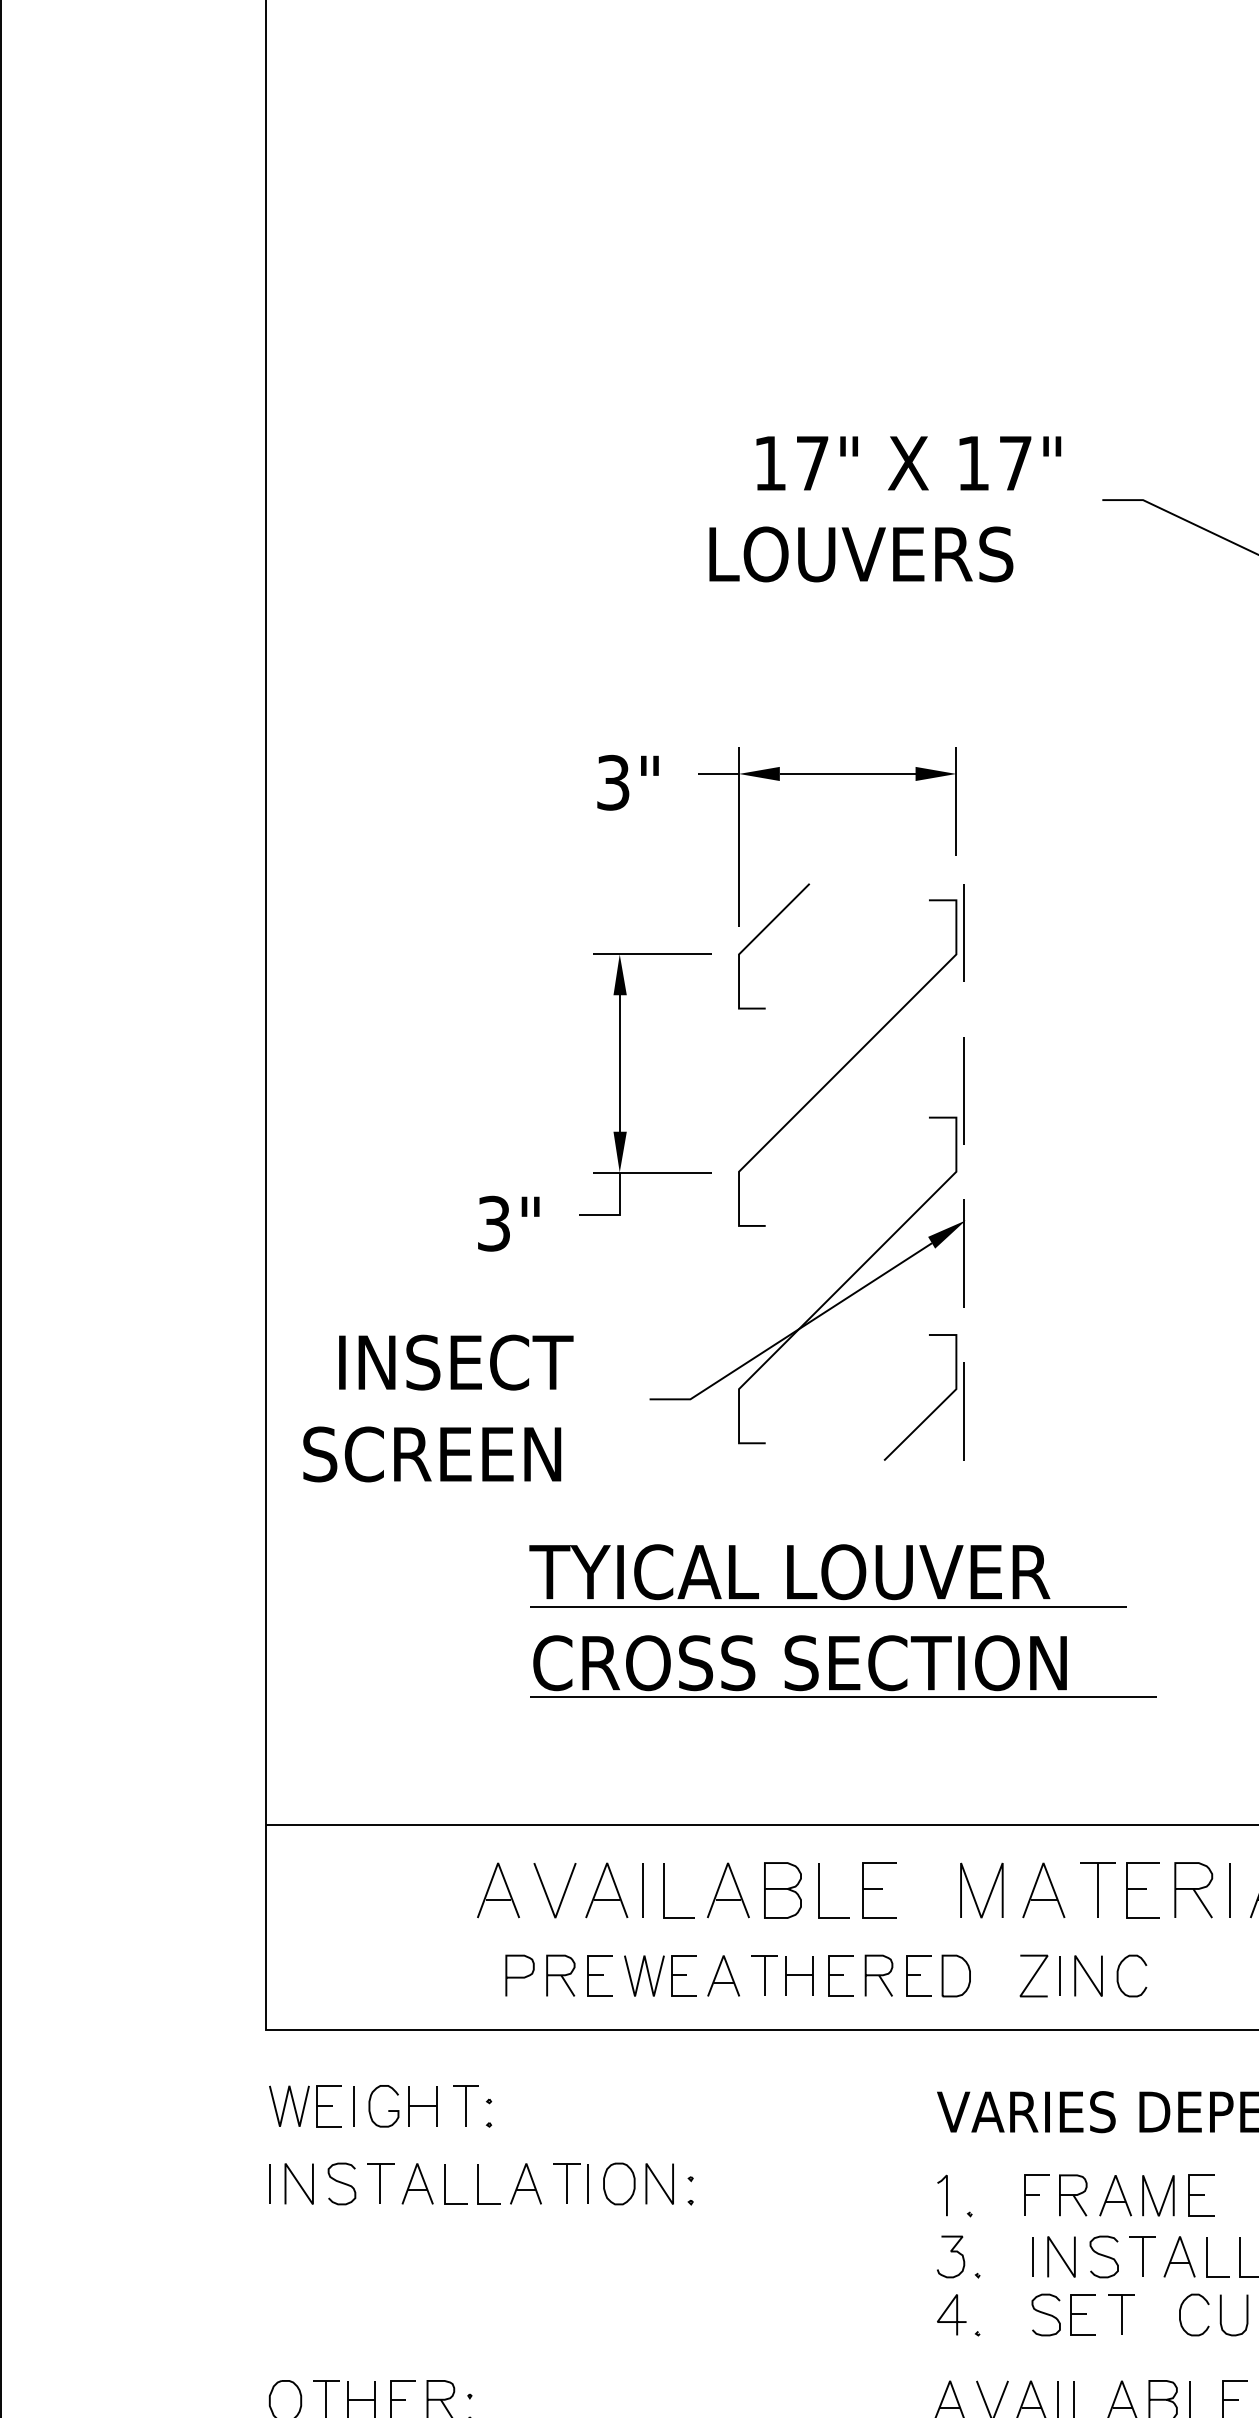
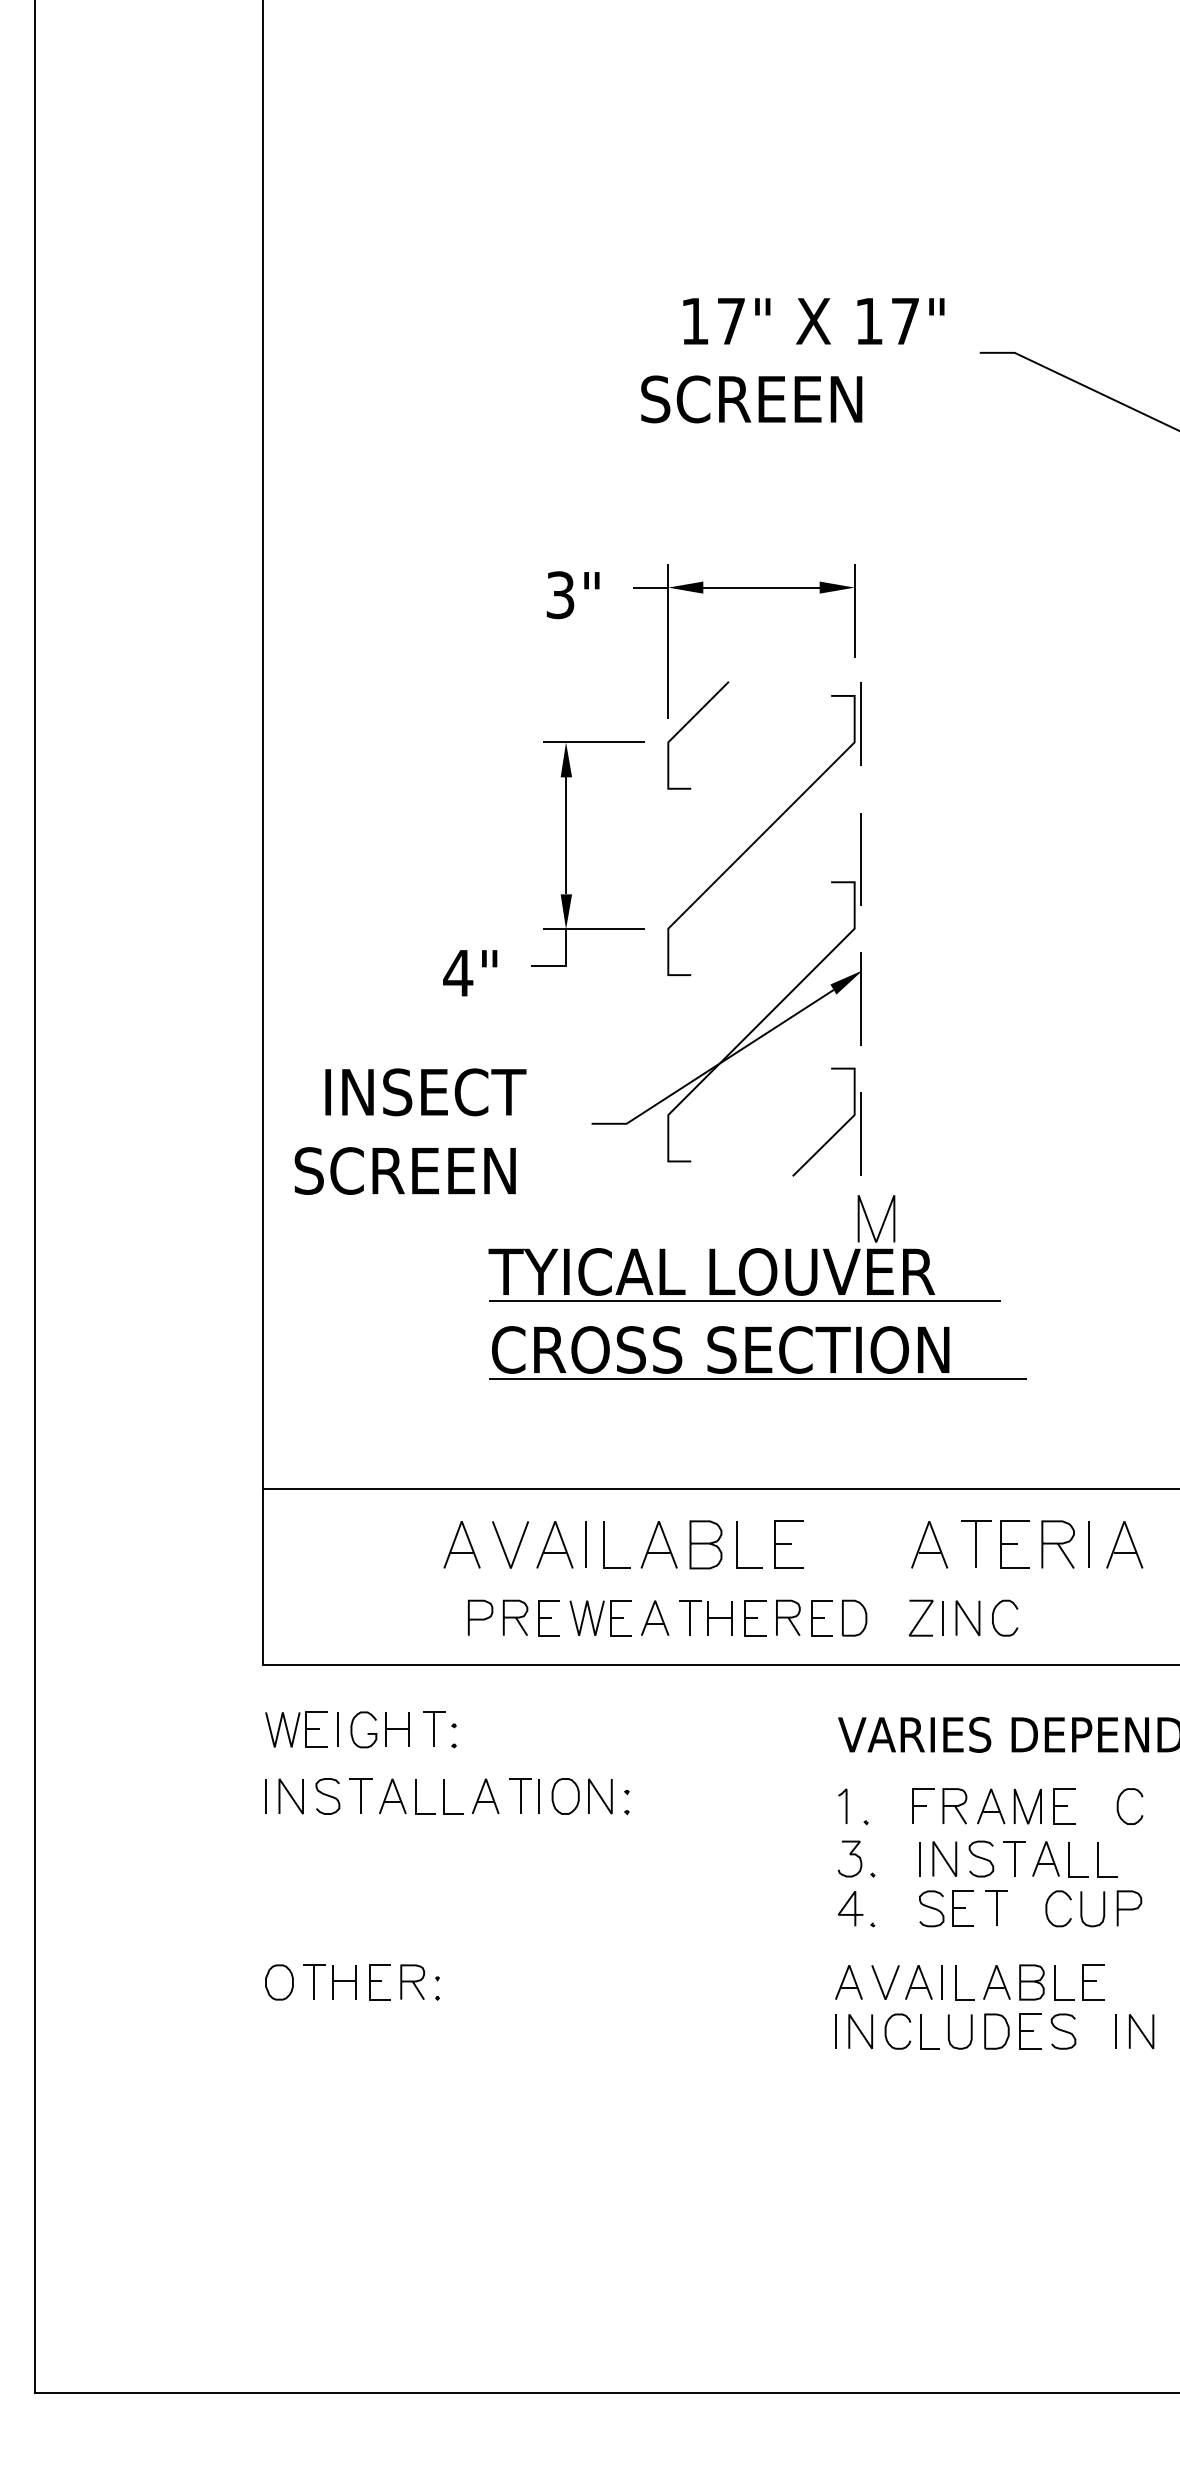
text: (860, 554) -> (772, 399), LOUVERS -> SCREEN
text: (494, 1224) -> (458, 973), 3" -> 4"
line: (988, 1894) -> (882, 1222), moved

